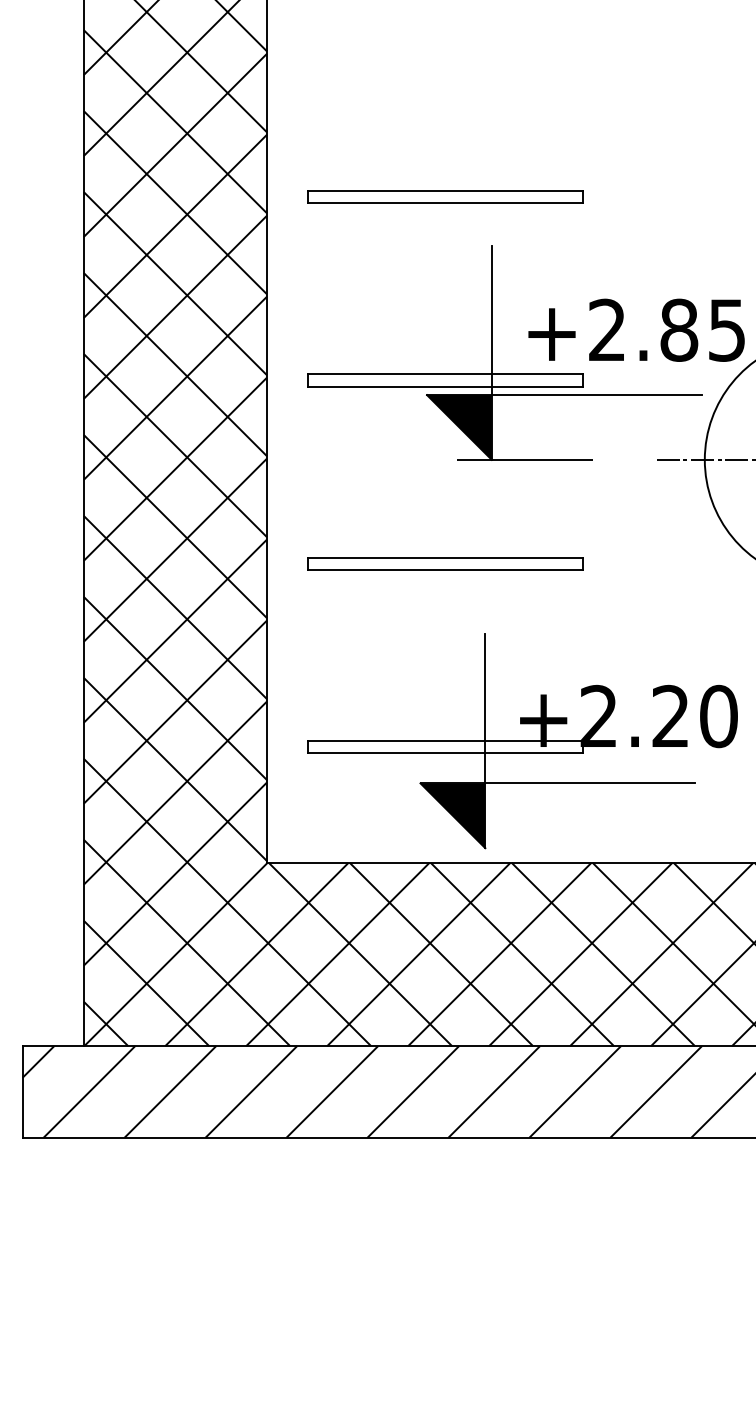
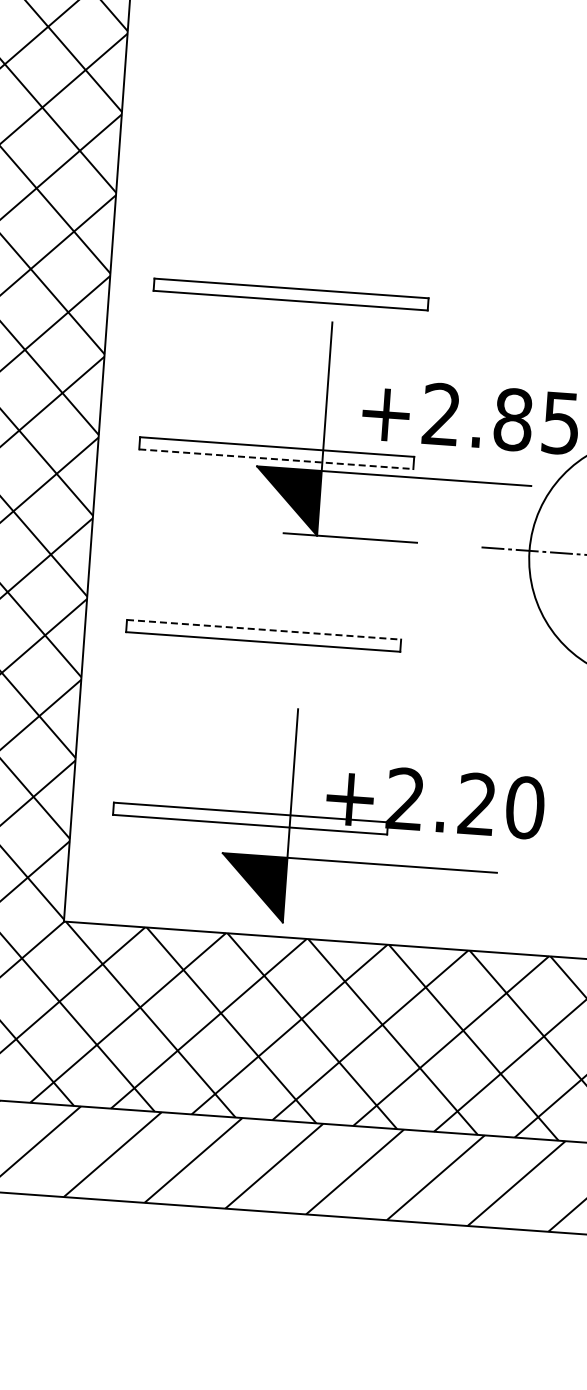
part: (445, 196) -> (290, 293), moved
line: (446, 386) -> (277, 459), solid -> dashed
line: (446, 557) -> (264, 629), solid -> dashed

